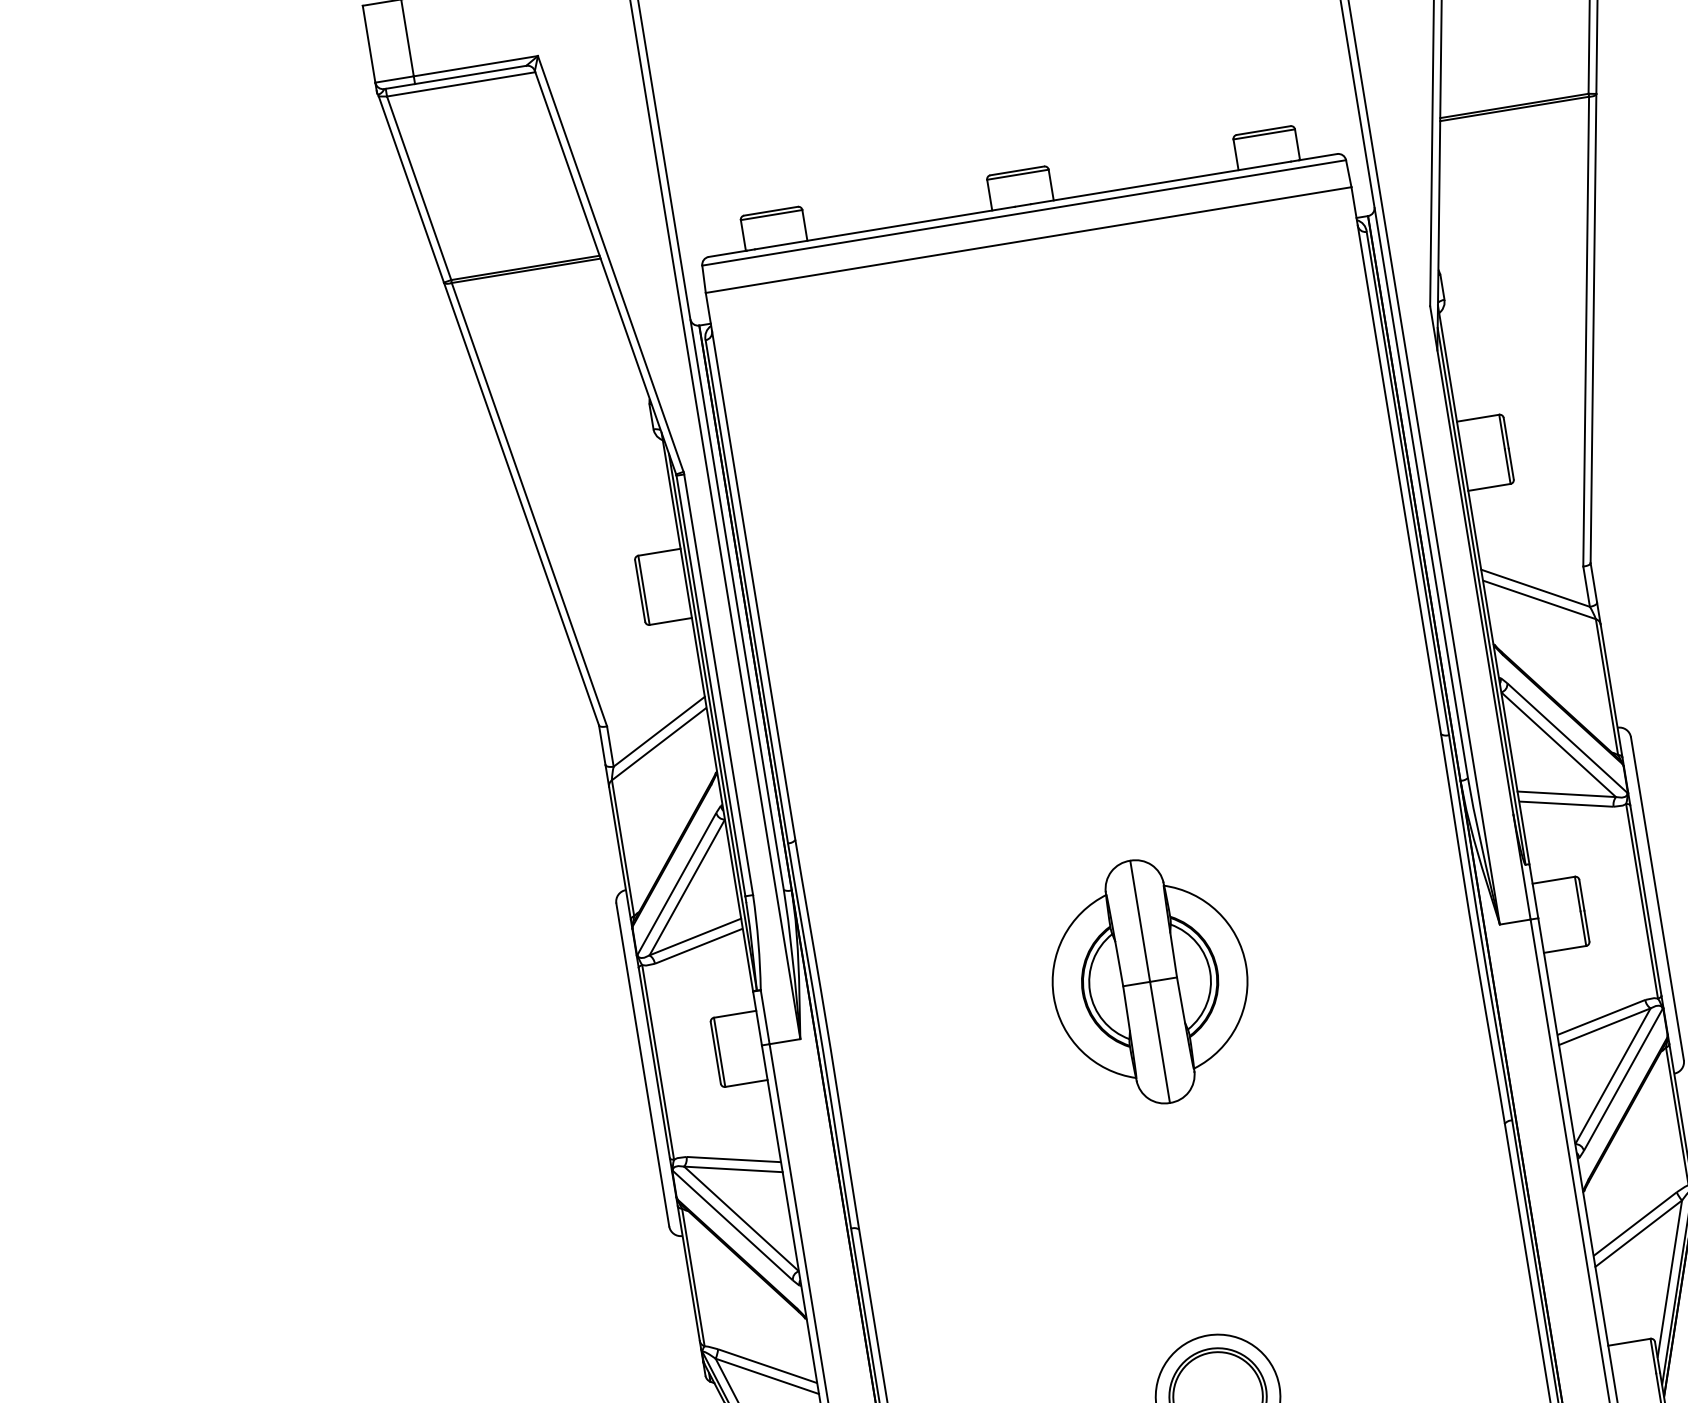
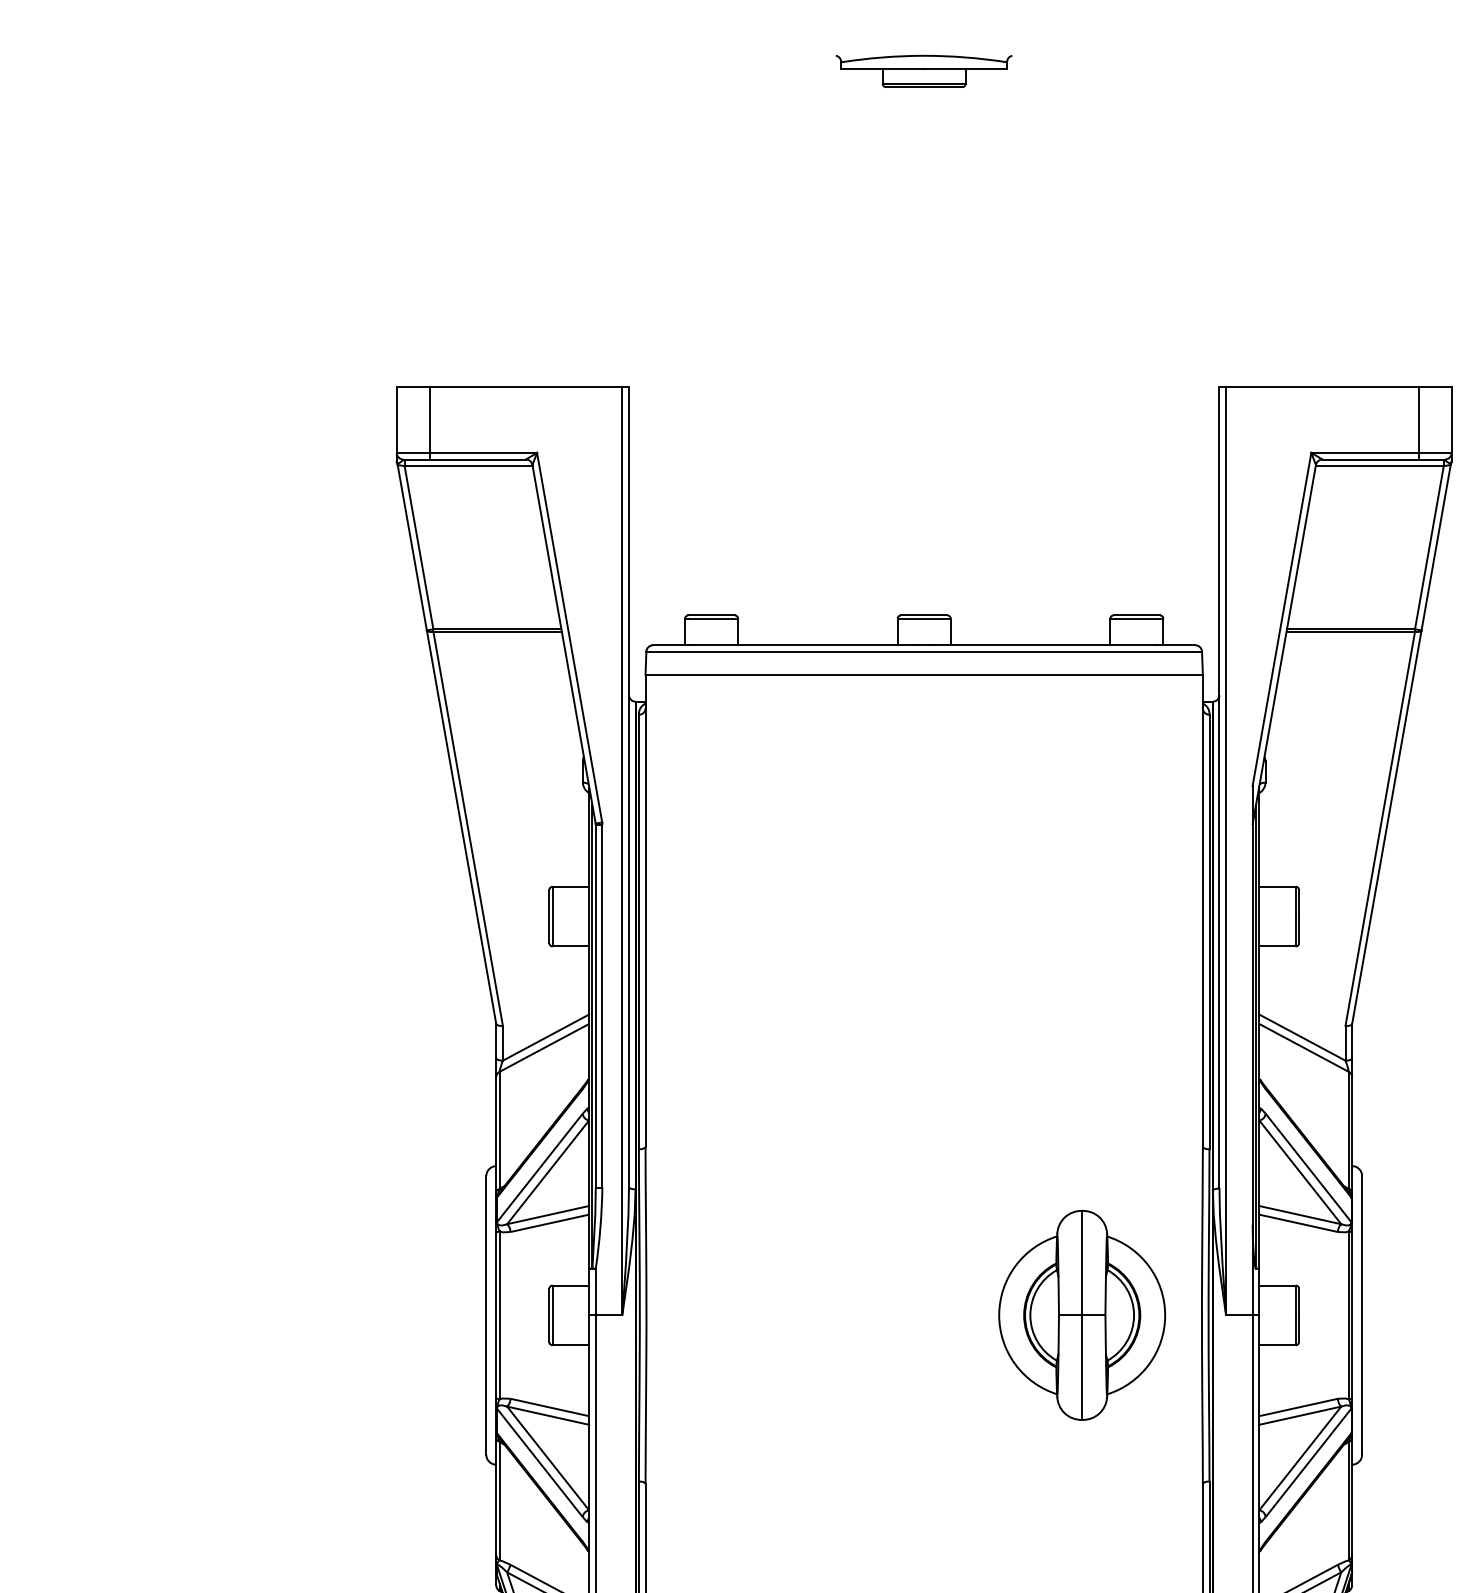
part: (1150, 981) -> (1082, 1315), moved

